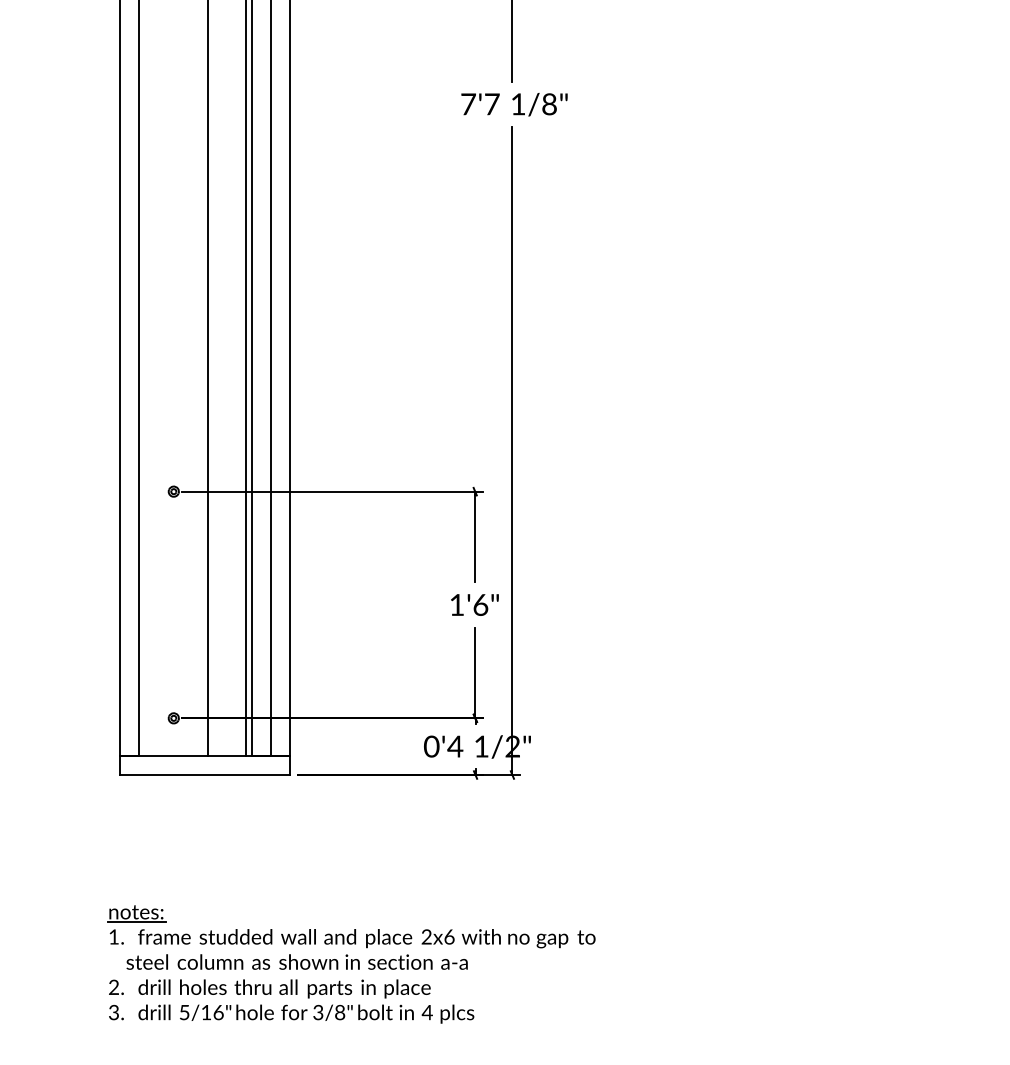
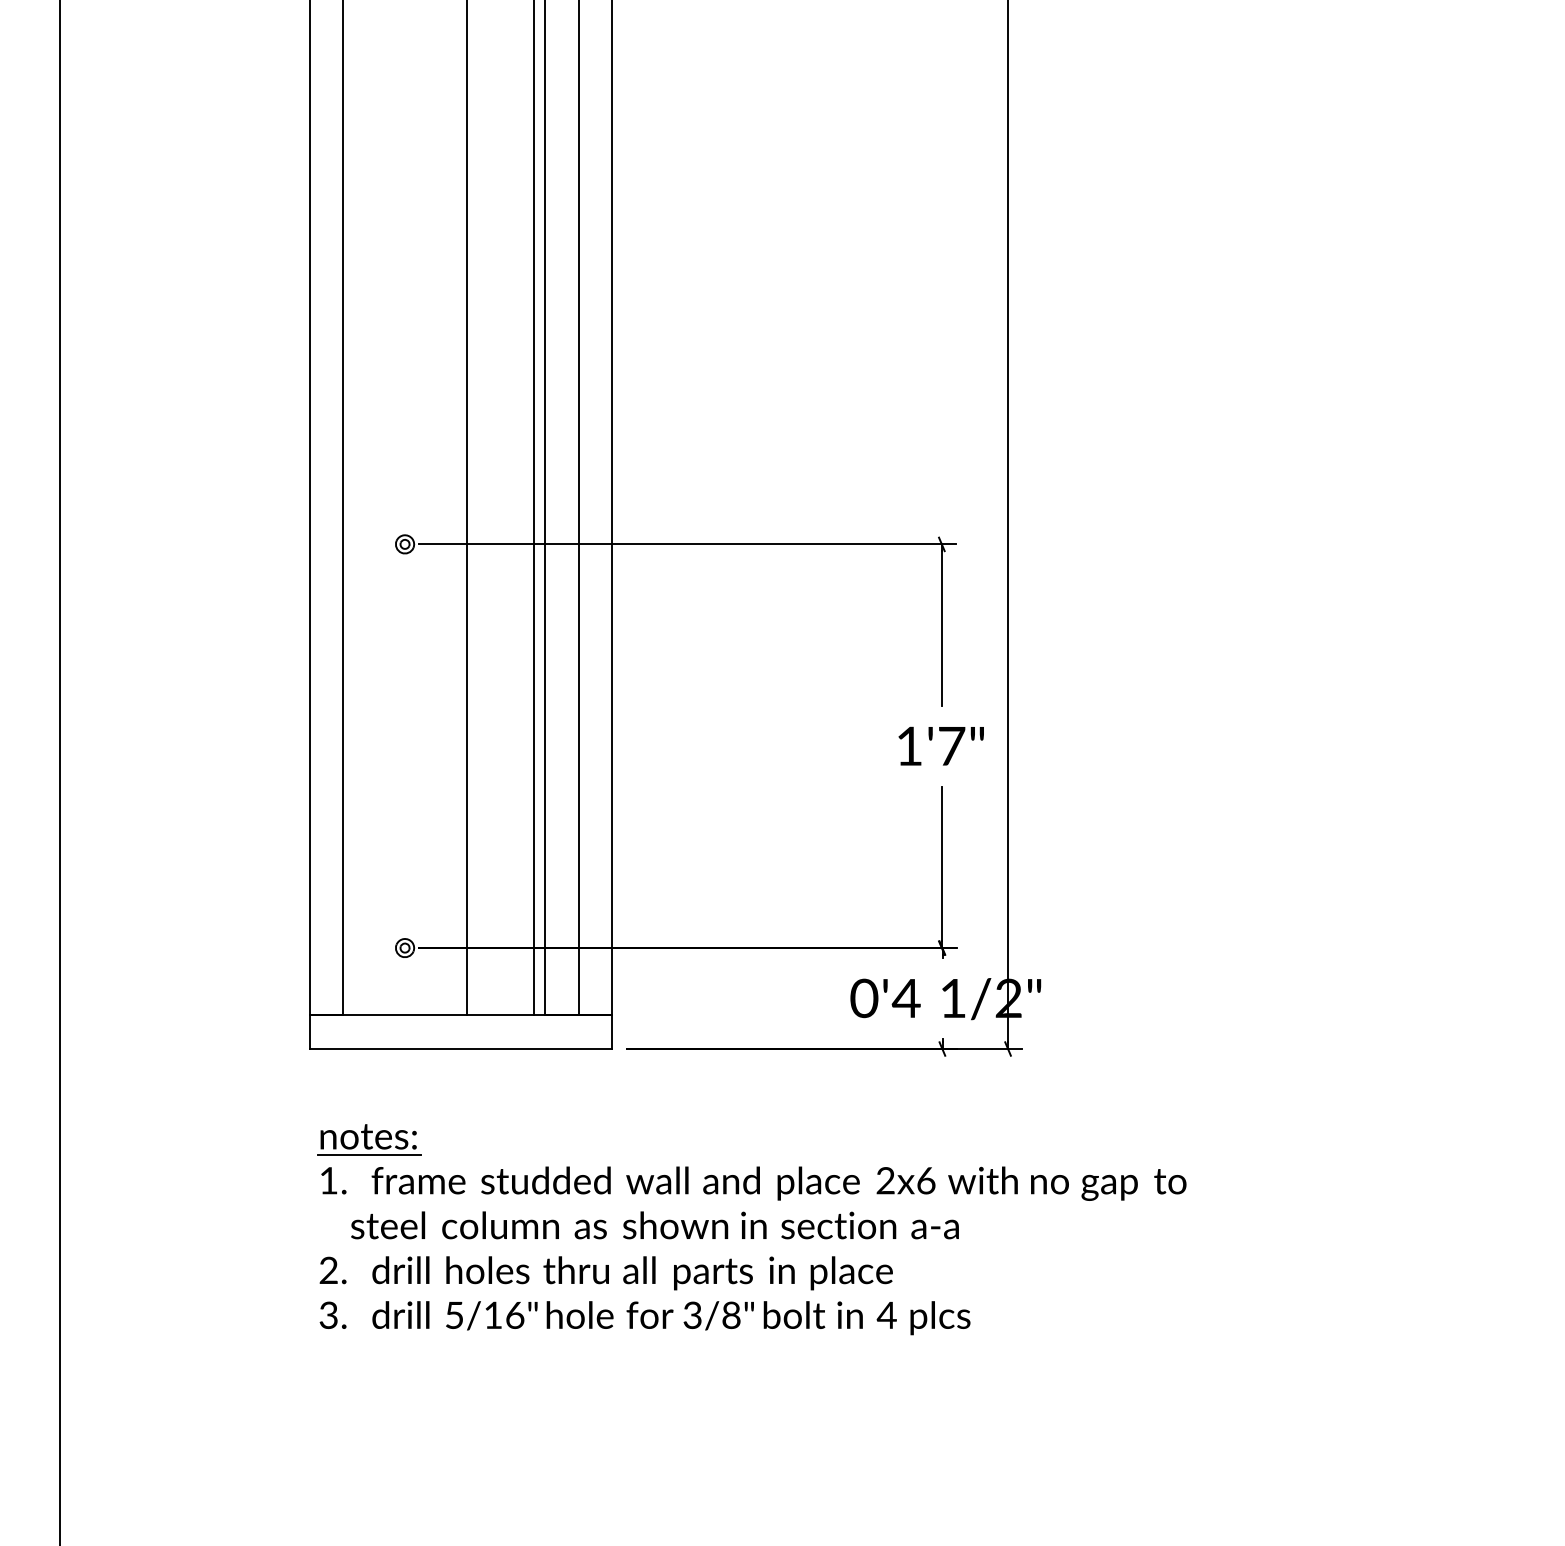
text: (480, 604) -> (951, 745), 1'6" -> 1'7"
part: (351, 964) -> (751, 1229), moved

